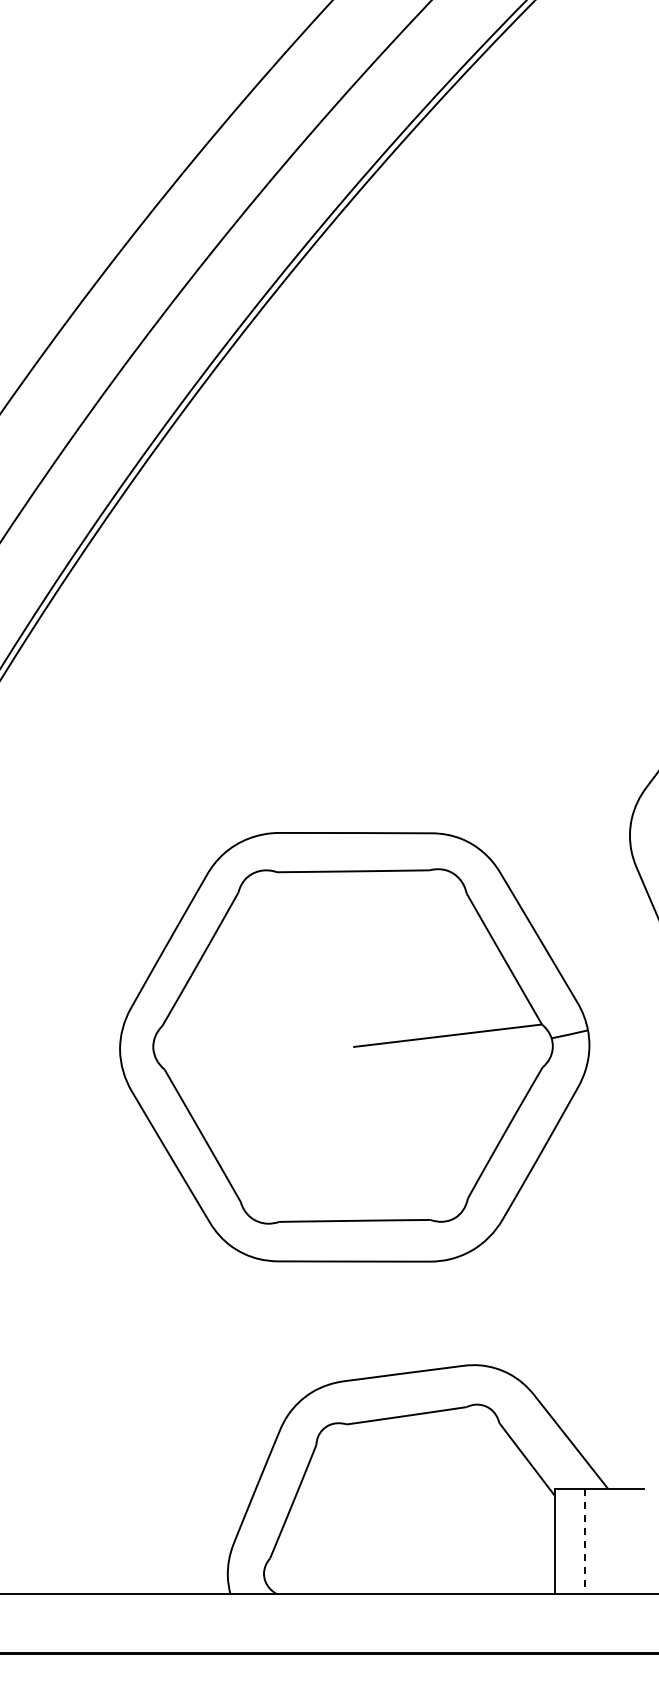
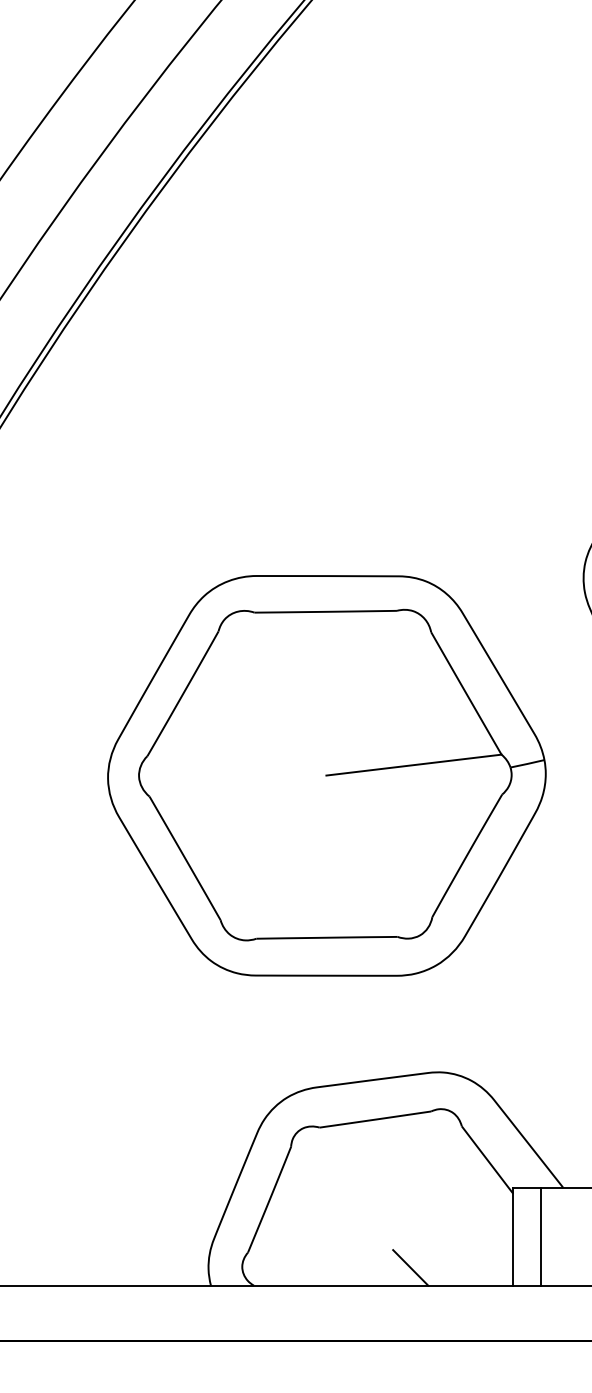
line: (584, 1542) -> (541, 1237), dashed -> solid
line: (444, 1574) -> (410, 1267), added

